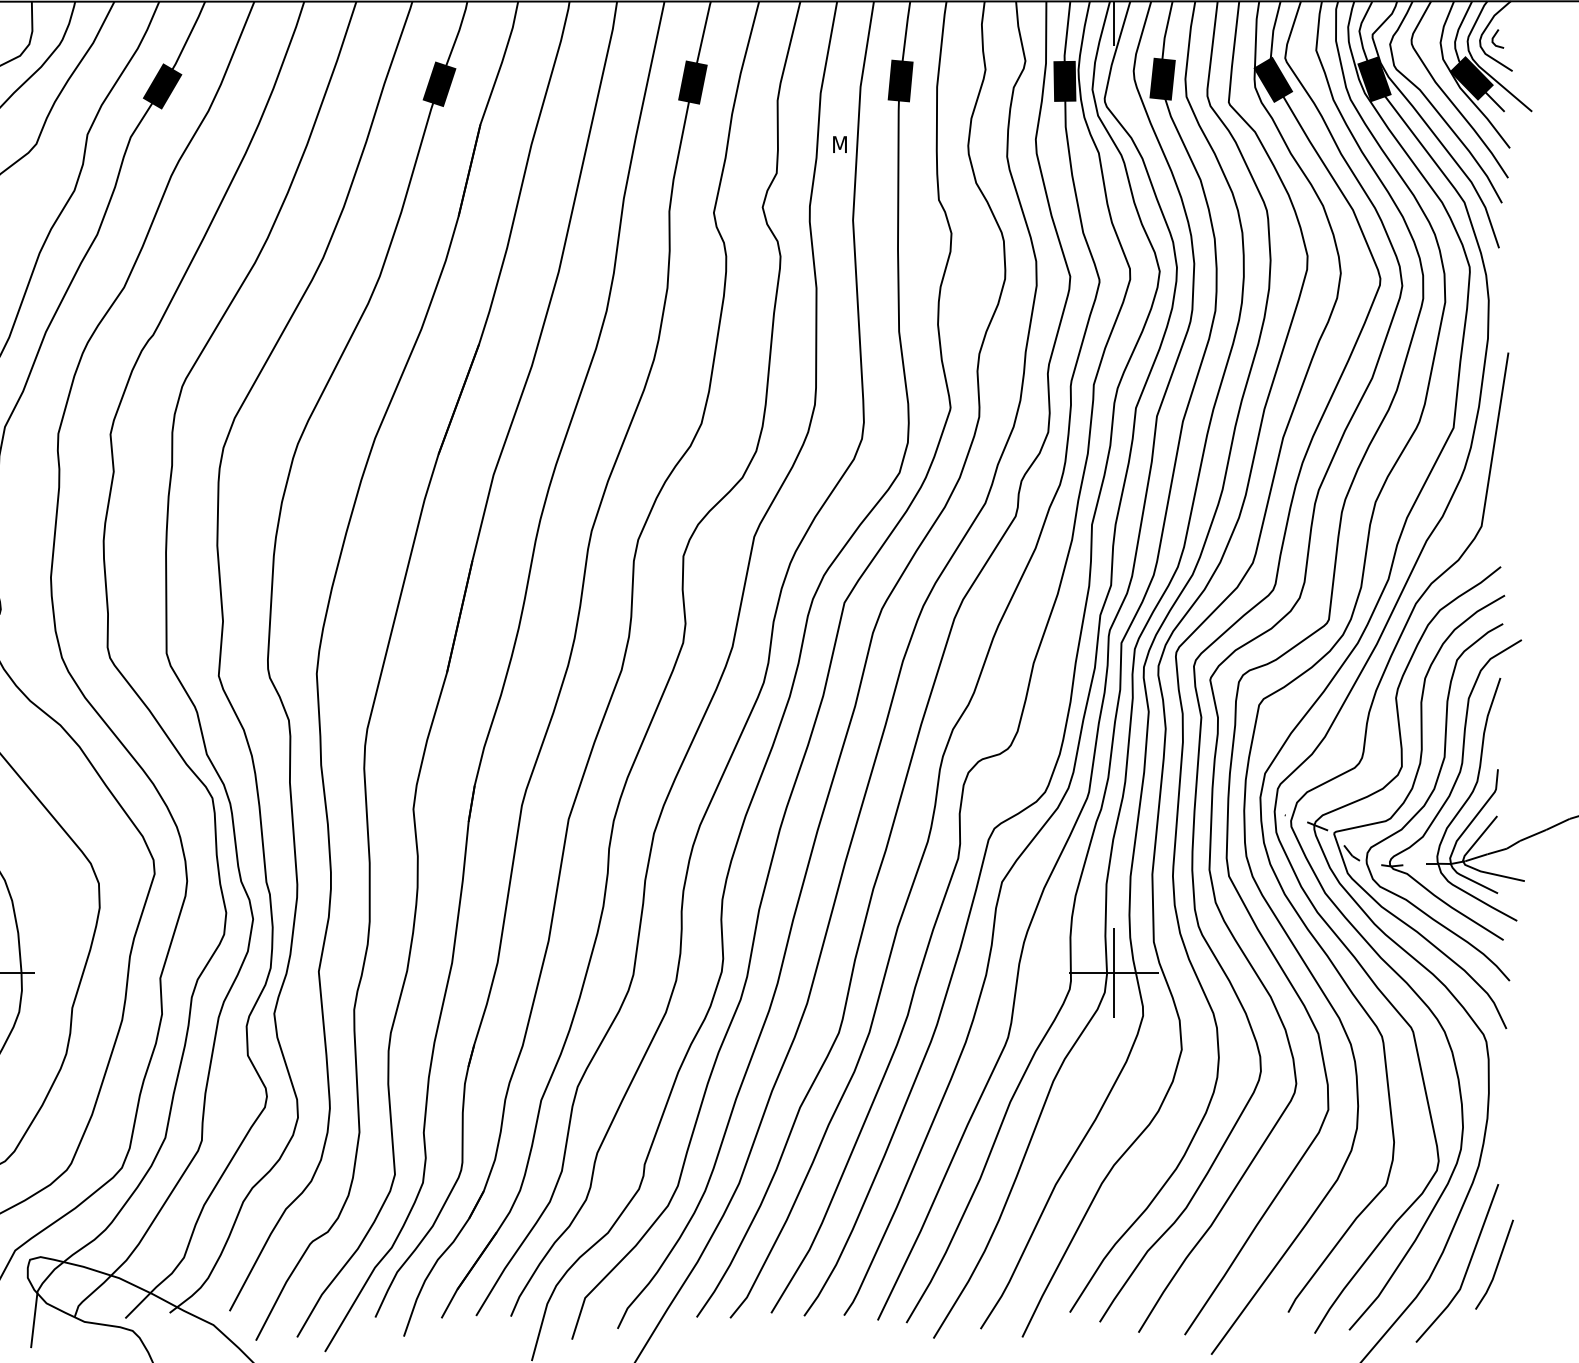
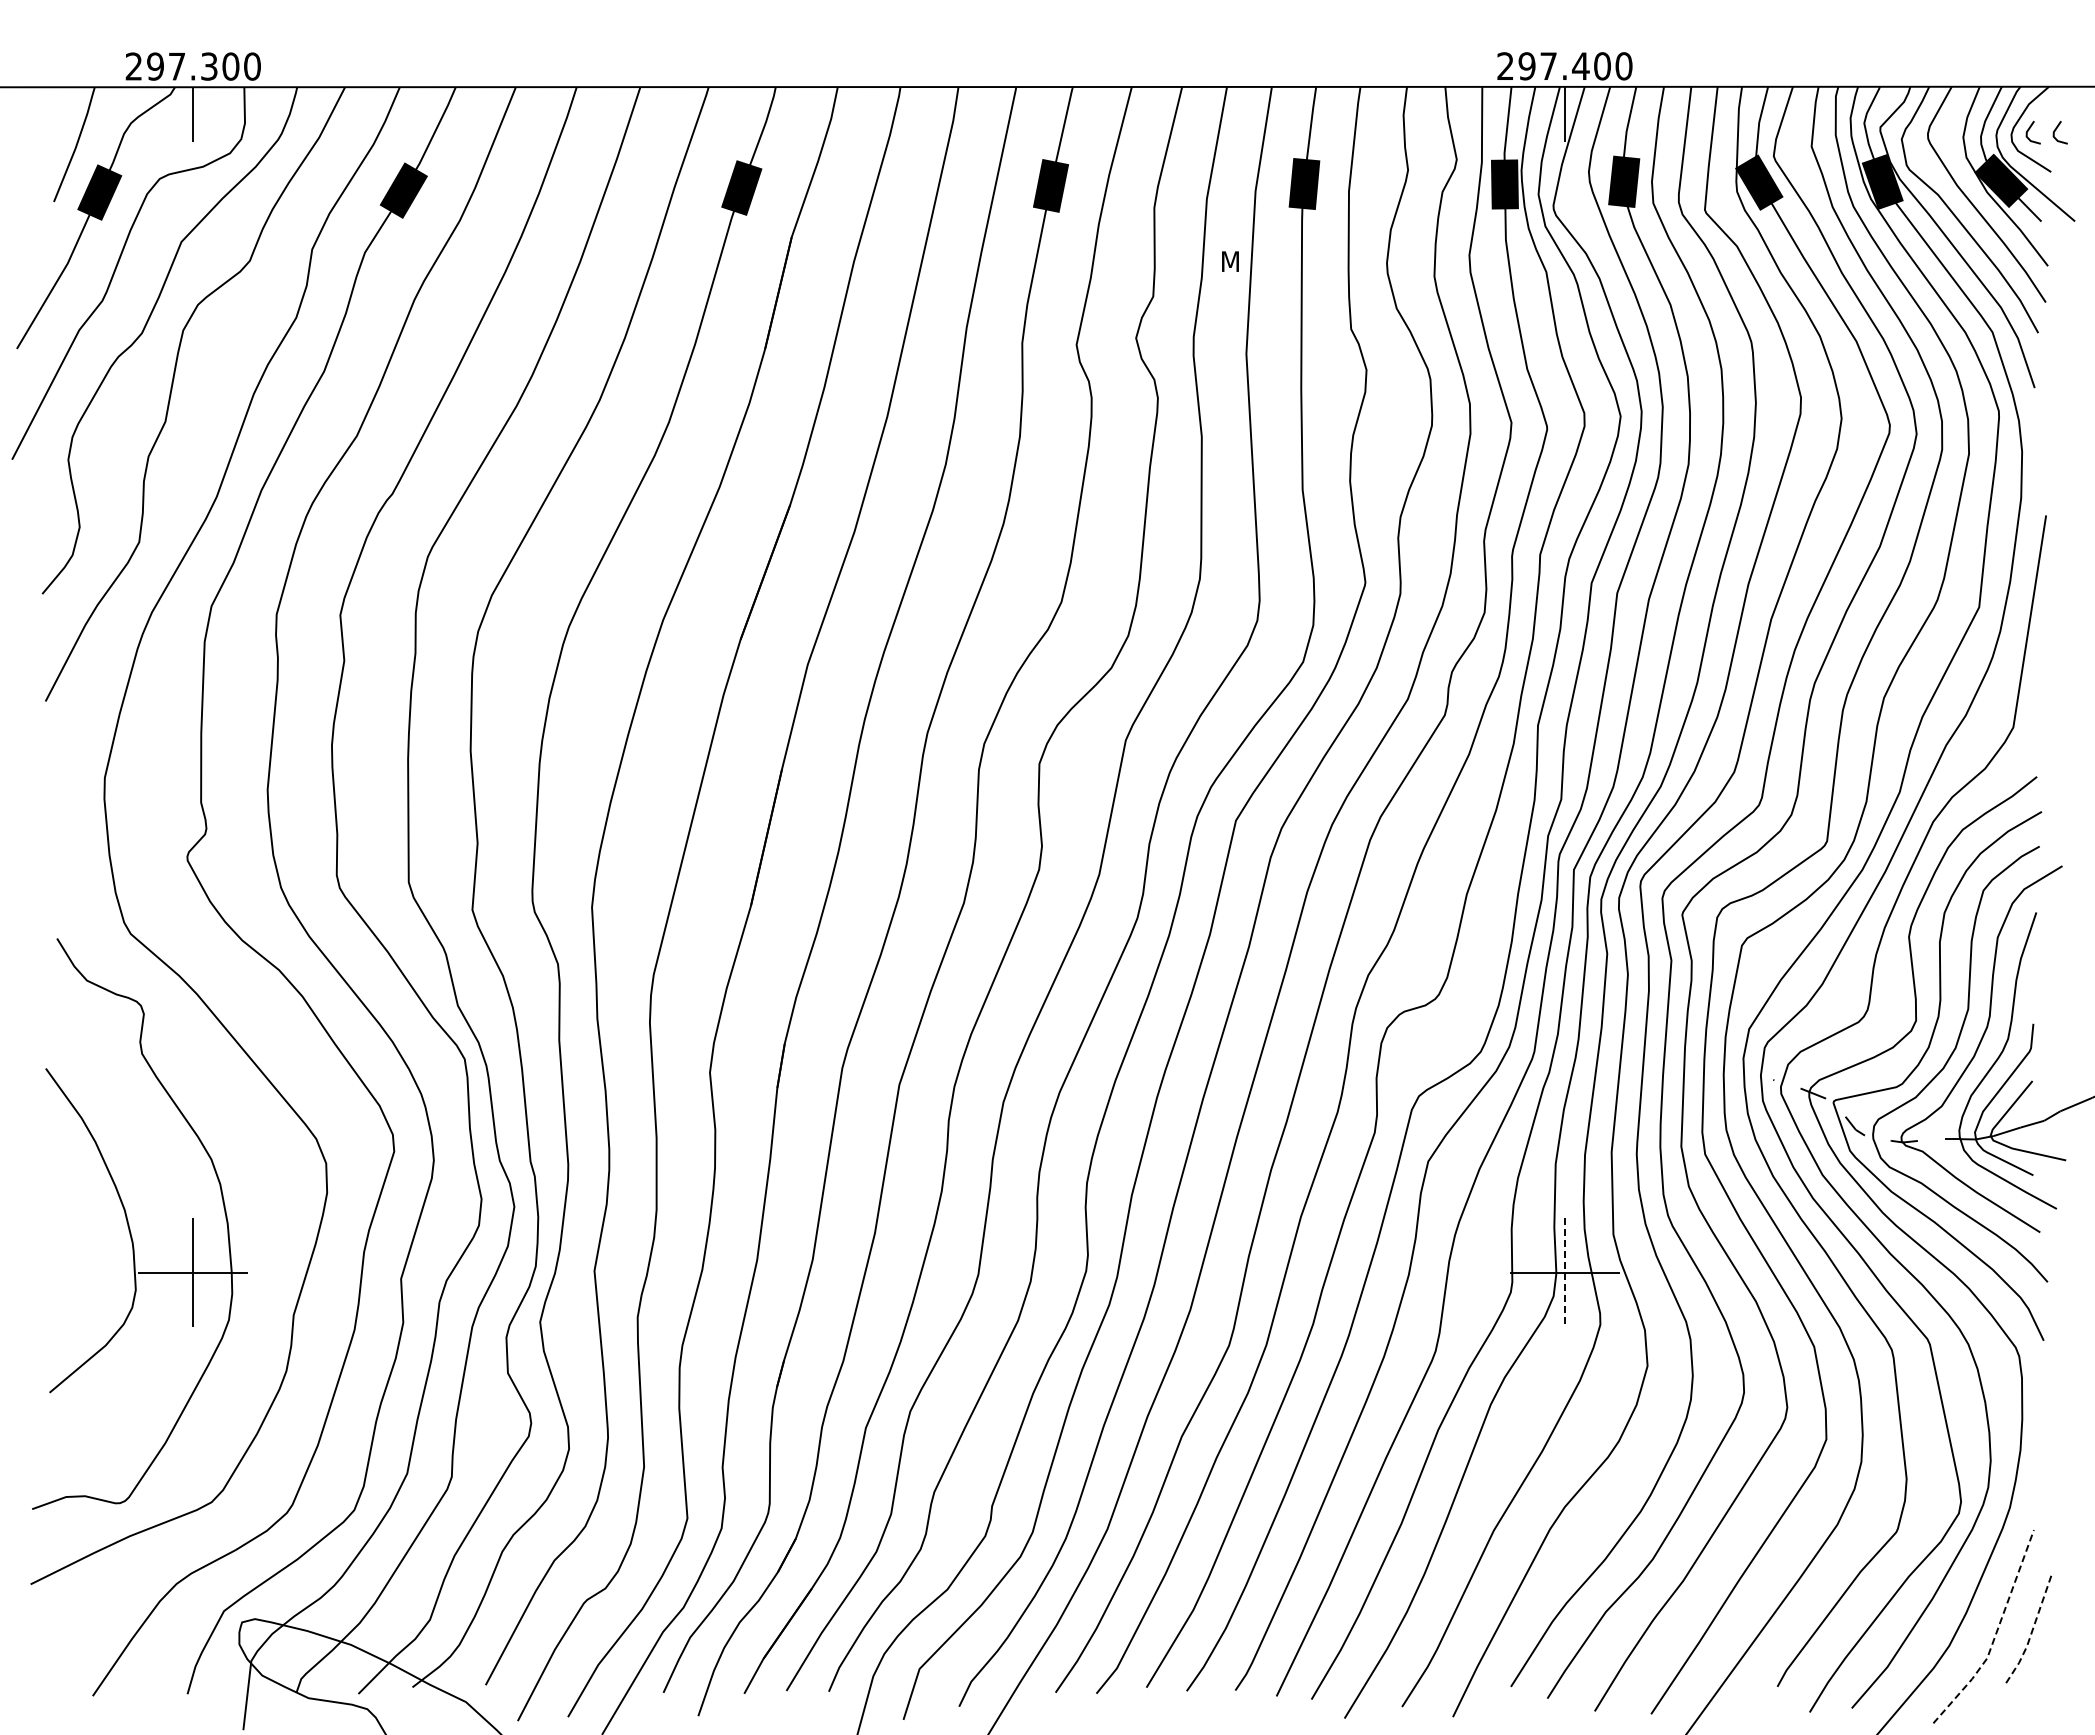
line: (1516, 37) -> (2056, 130), added
line: (1113, 973) -> (1564, 1272), solid -> dashed
line: (1497, 1267) -> (2032, 1631), solid -> dashed
line: (1466, 1270) -> (1995, 1635), solid -> dashed

